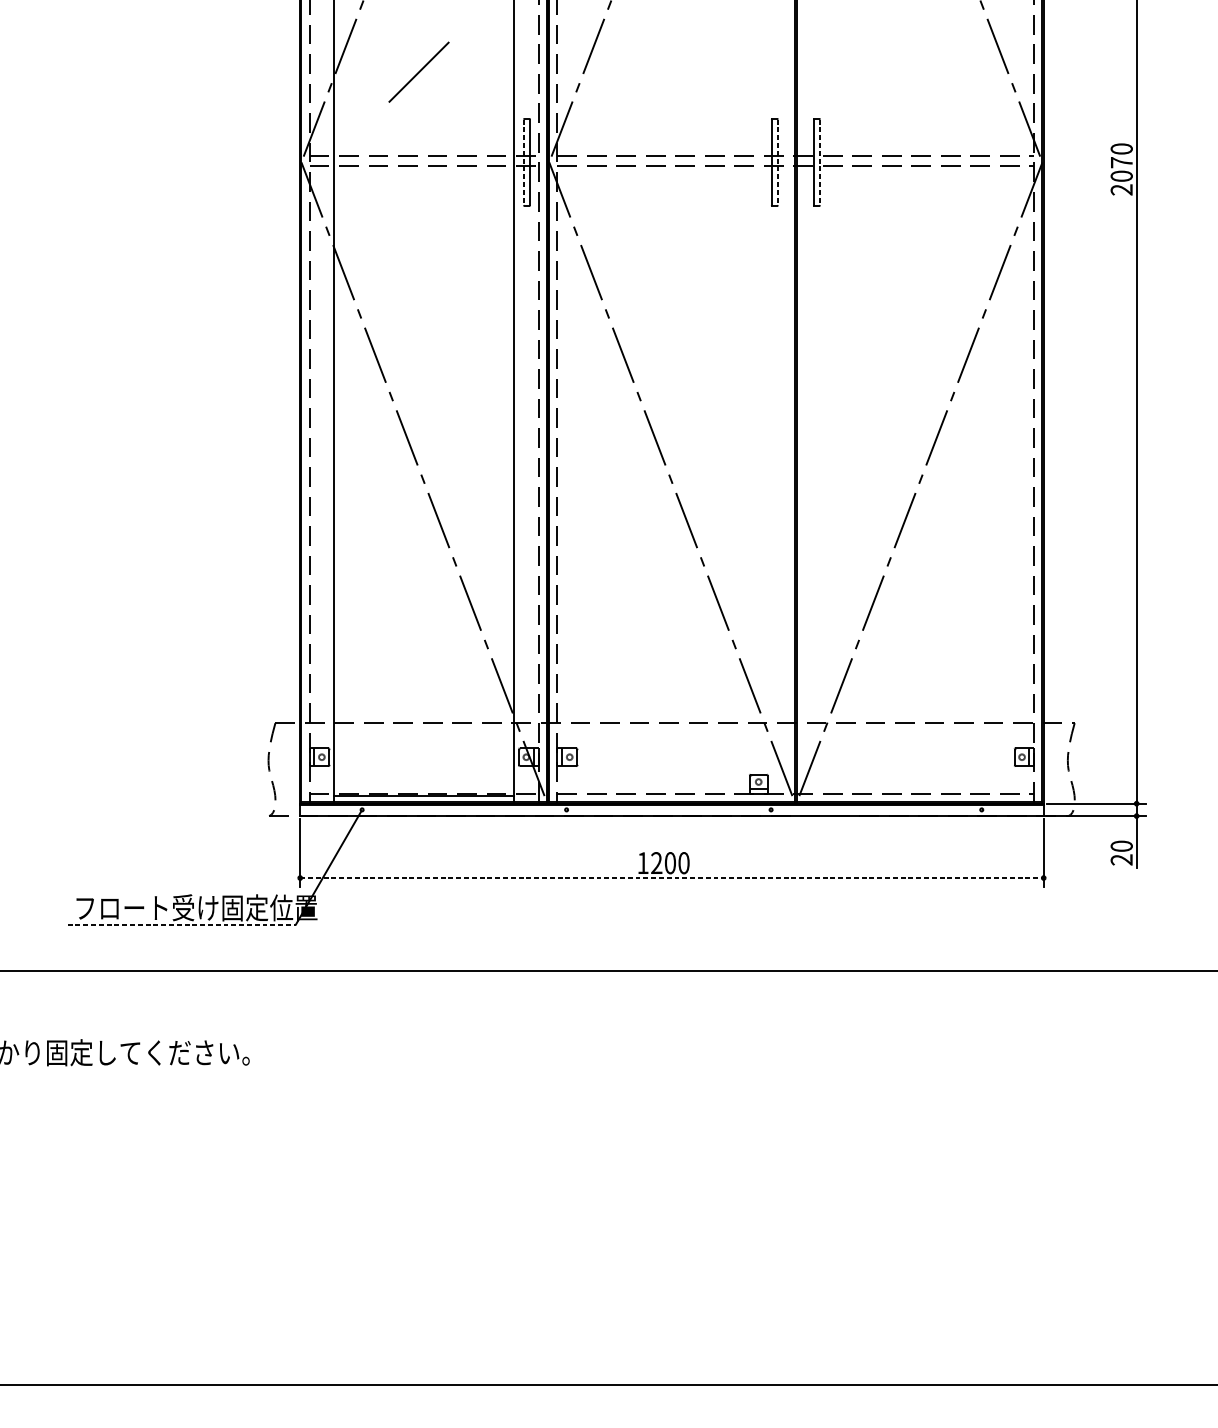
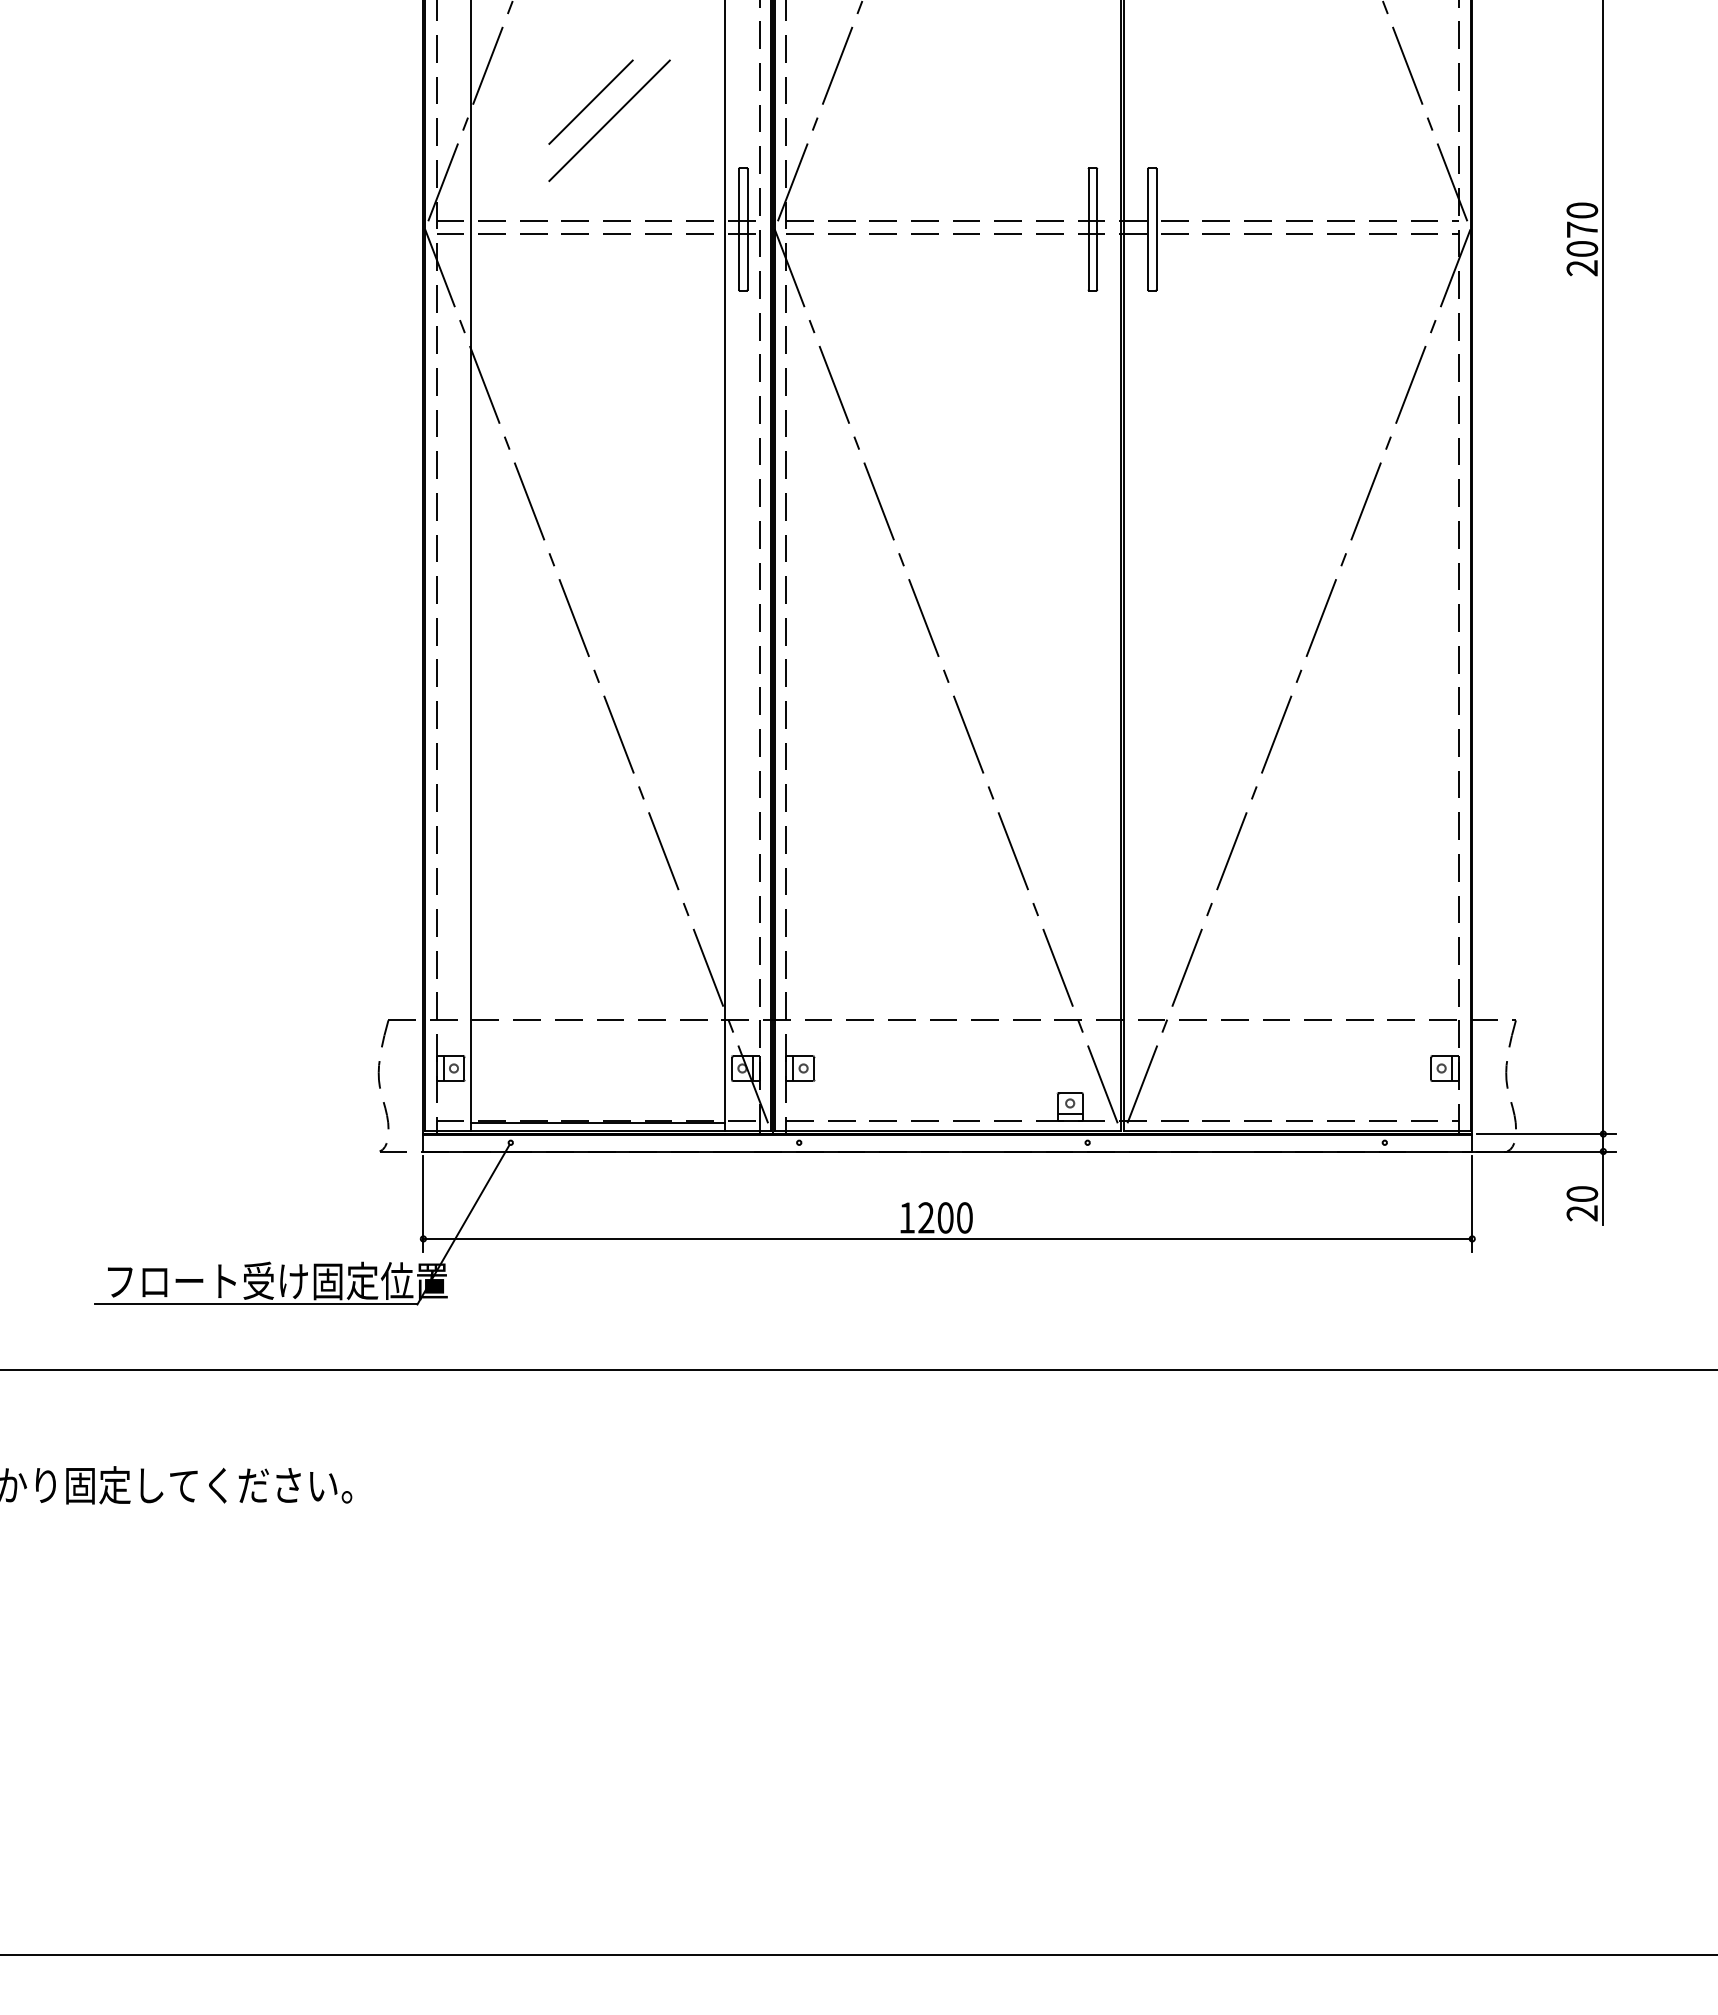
line: (432, 85) -> (609, 120), added
line: (523, 162) -> (738, 229), dashed -> solid
line: (778, 162) -> (1097, 229), dashed -> solid
line: (819, 162) -> (1156, 229), dashed -> solid
line: (672, 877) -> (948, 1238), dashed -> solid
line: (181, 924) -> (256, 1304), dashed -> solid

